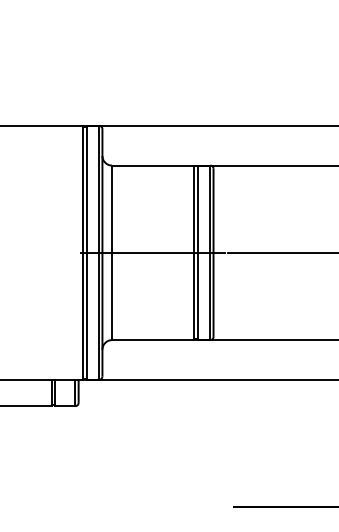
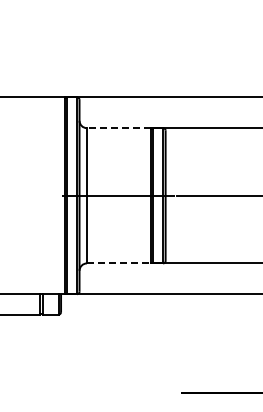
line: (152, 166) -> (118, 128), solid -> dashed
line: (152, 340) -> (118, 263), solid -> dashed

